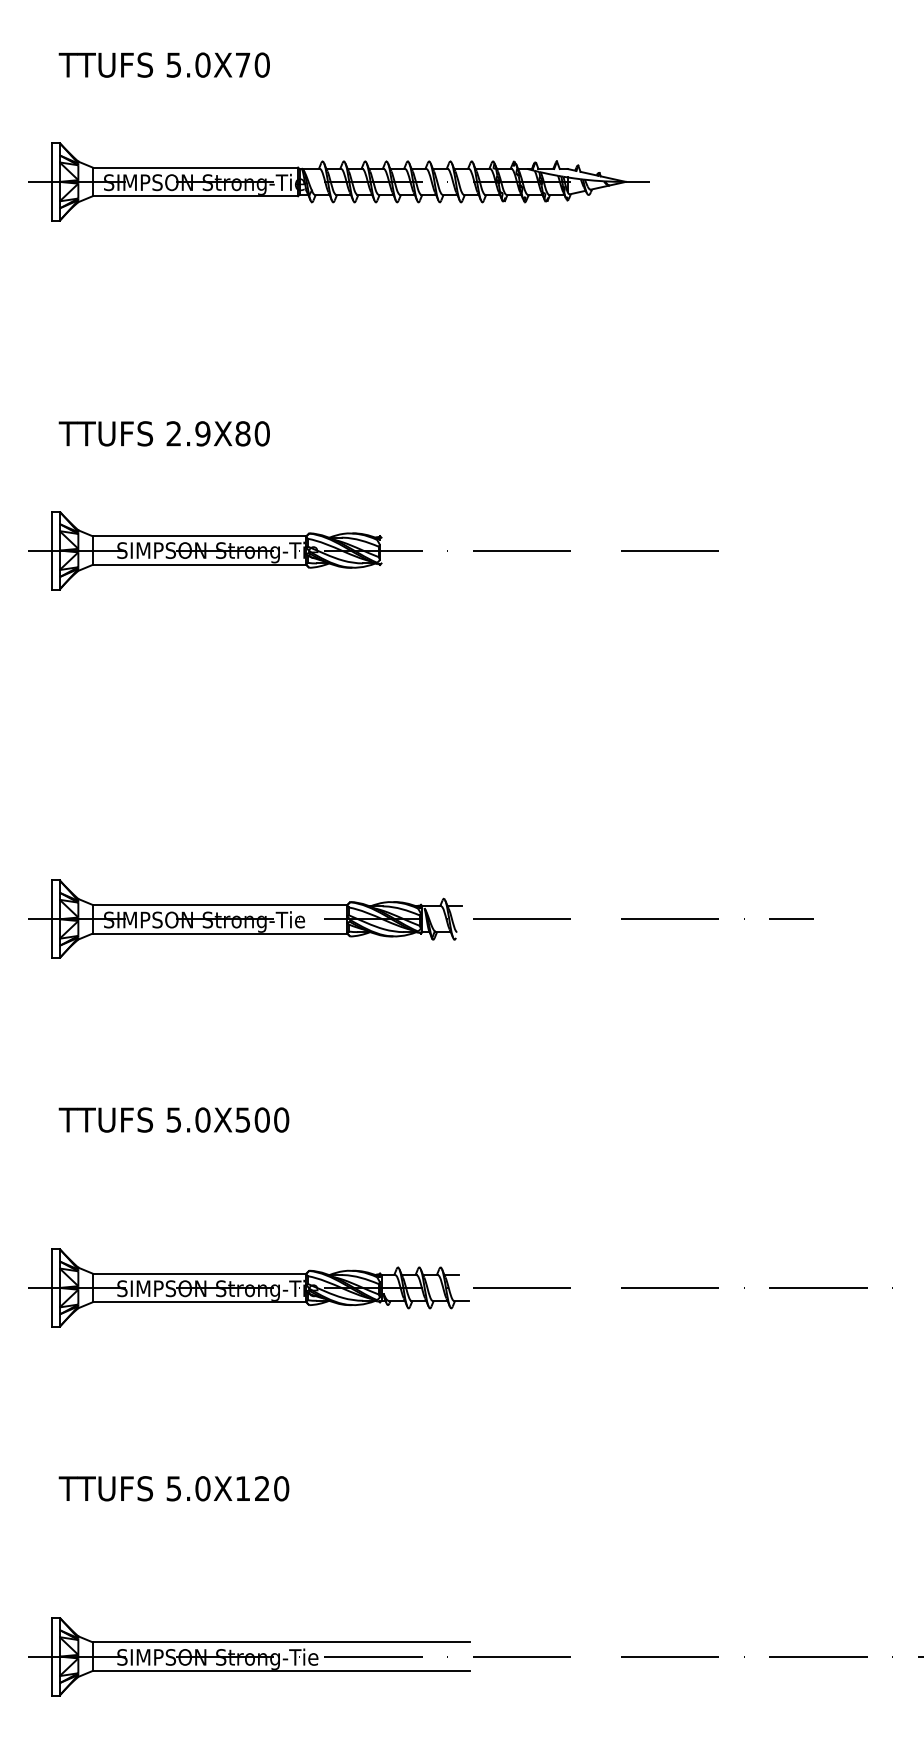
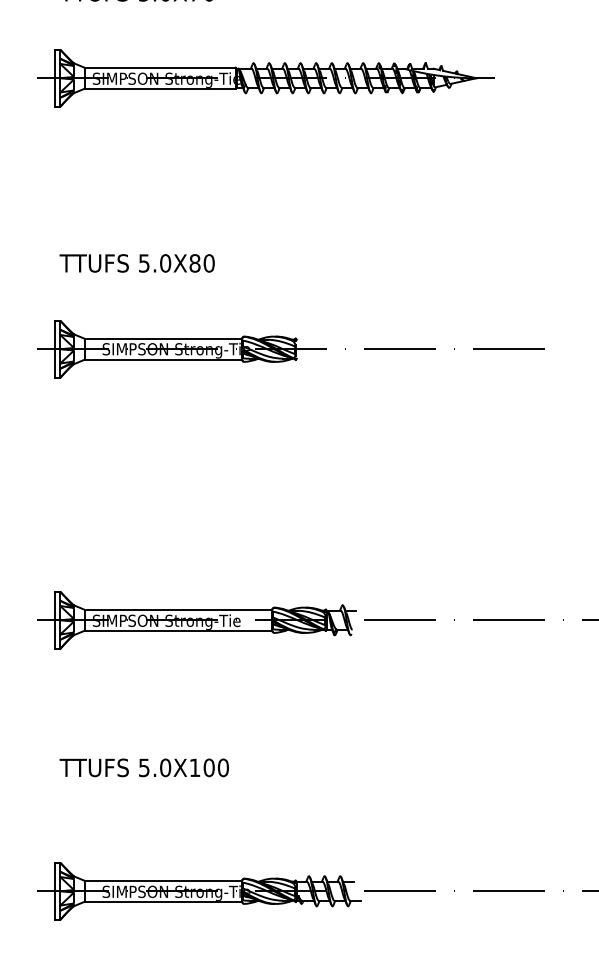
text: (188, 433) -> (154, 263), 2.9X80 -> 5.0X80
text: (242, 1119) -> (194, 767), 5.0X500 -> 5.0X100

